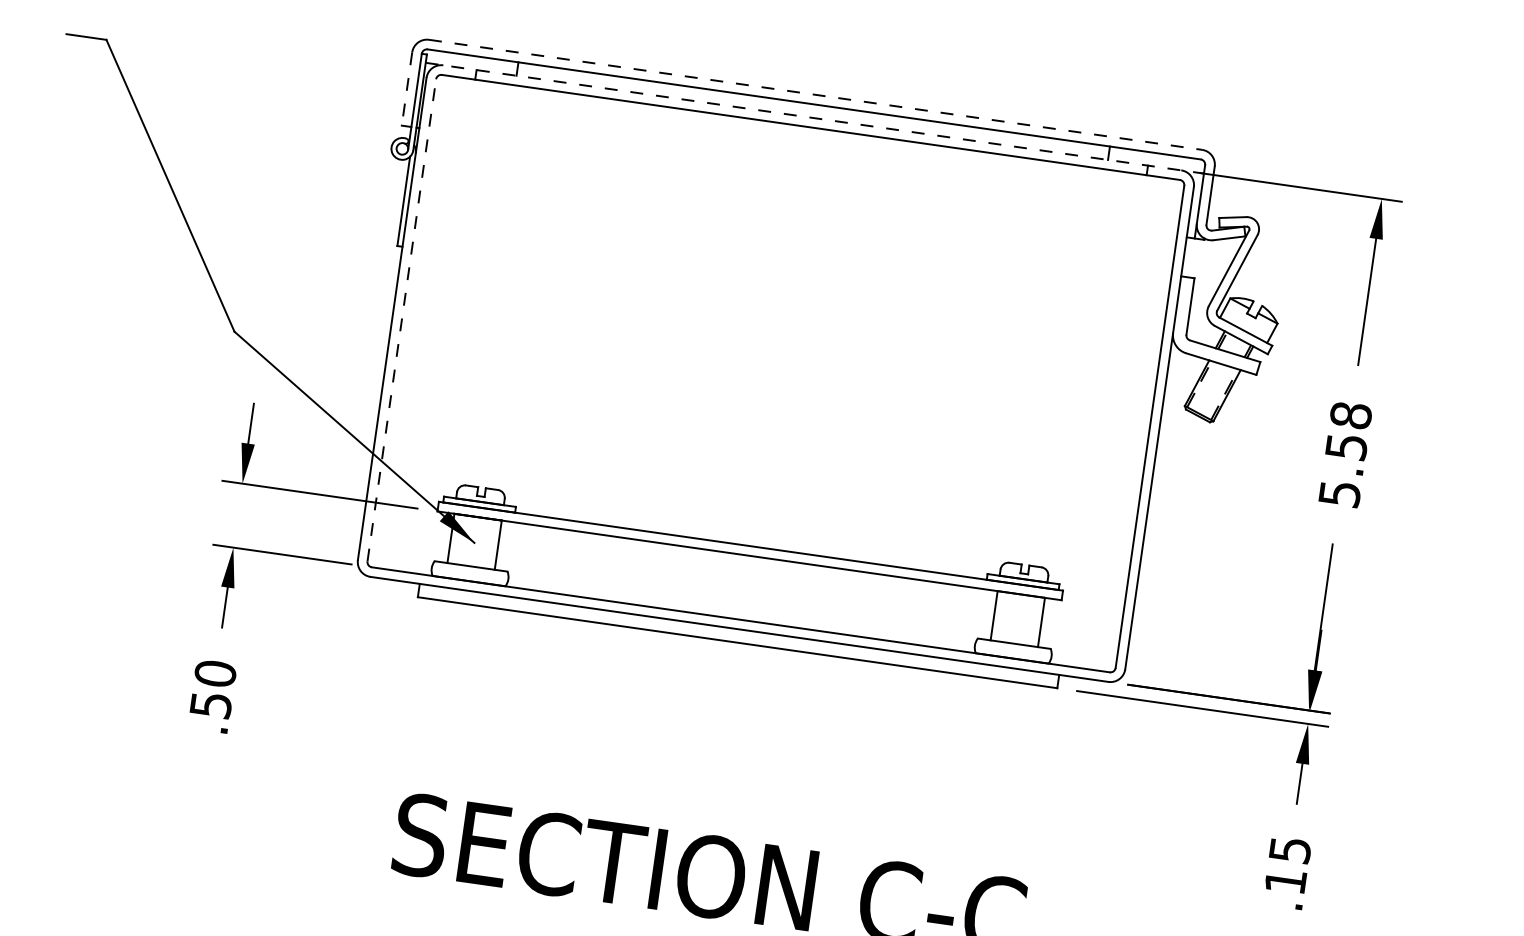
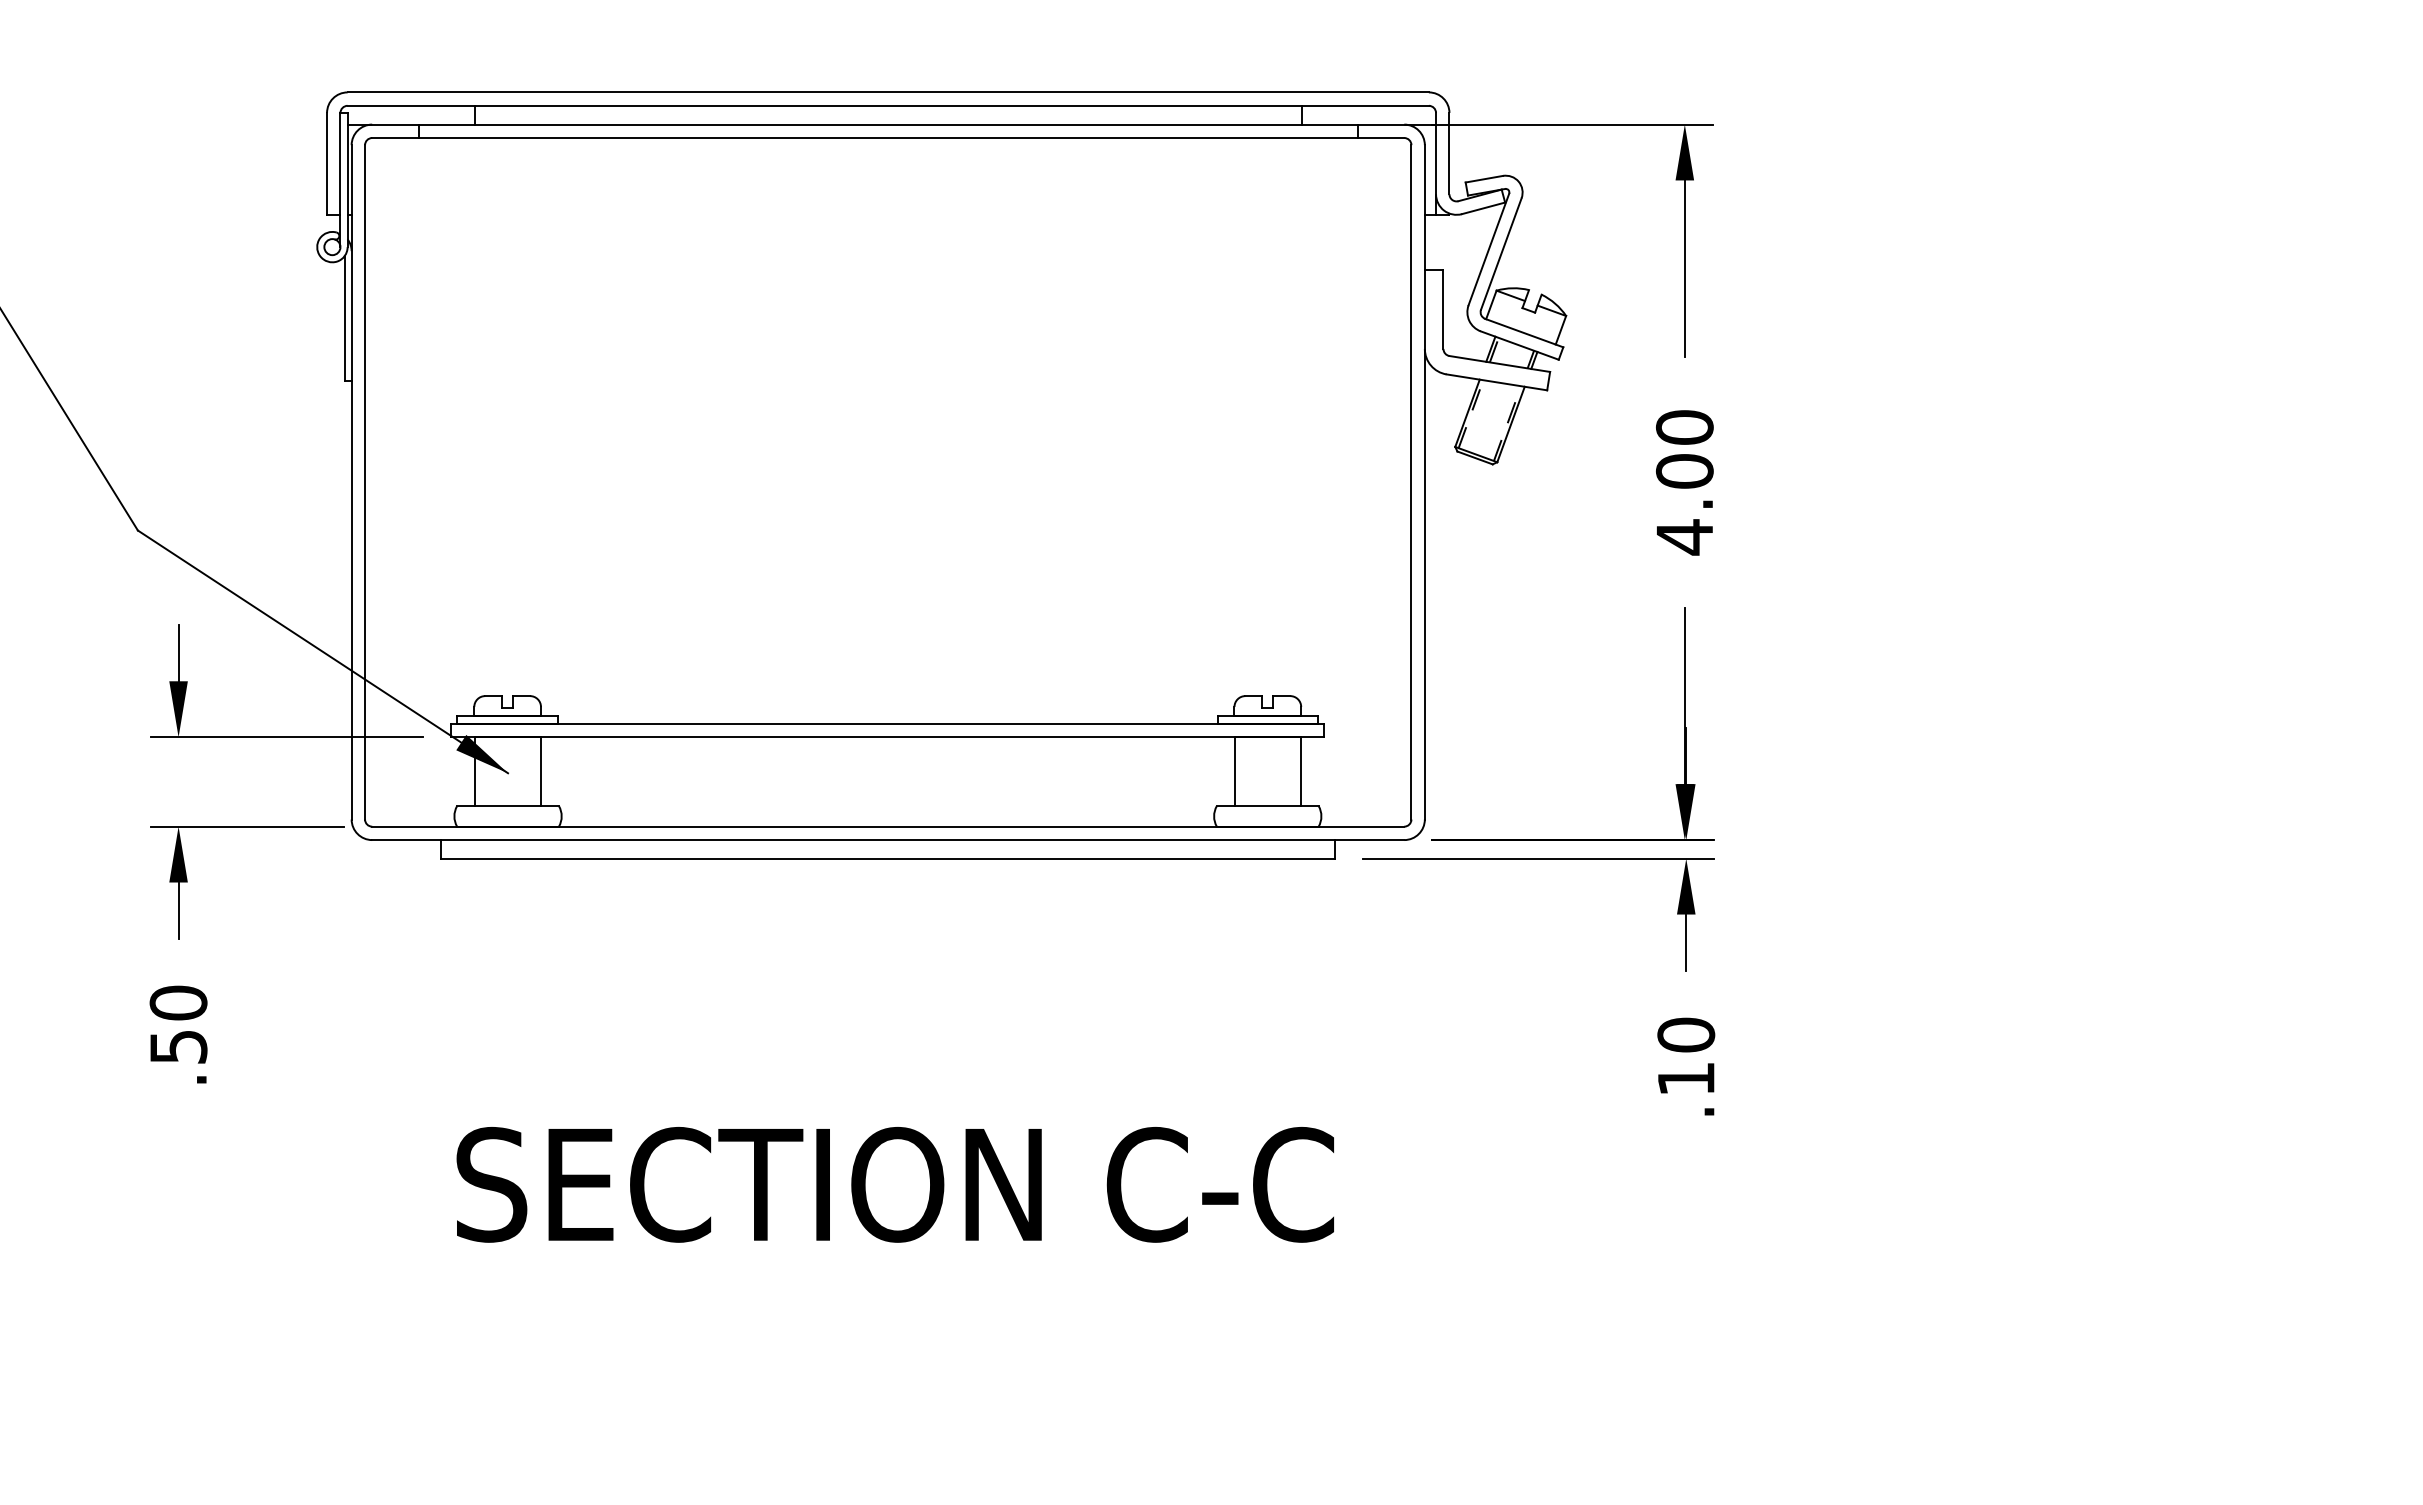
line: (407, 89) -> (327, 164), dashed -> solid
line: (815, 94) -> (888, 92), dashed -> solid
line: (815, 118) -> (892, 124), dashed -> solid
line: (402, 319) -> (365, 481), dashed -> solid
text: (1345, 454) -> (1684, 482), 5.58 -> 4.00
text: (1290, 849) -> (1686, 1034), .15 -> .10

